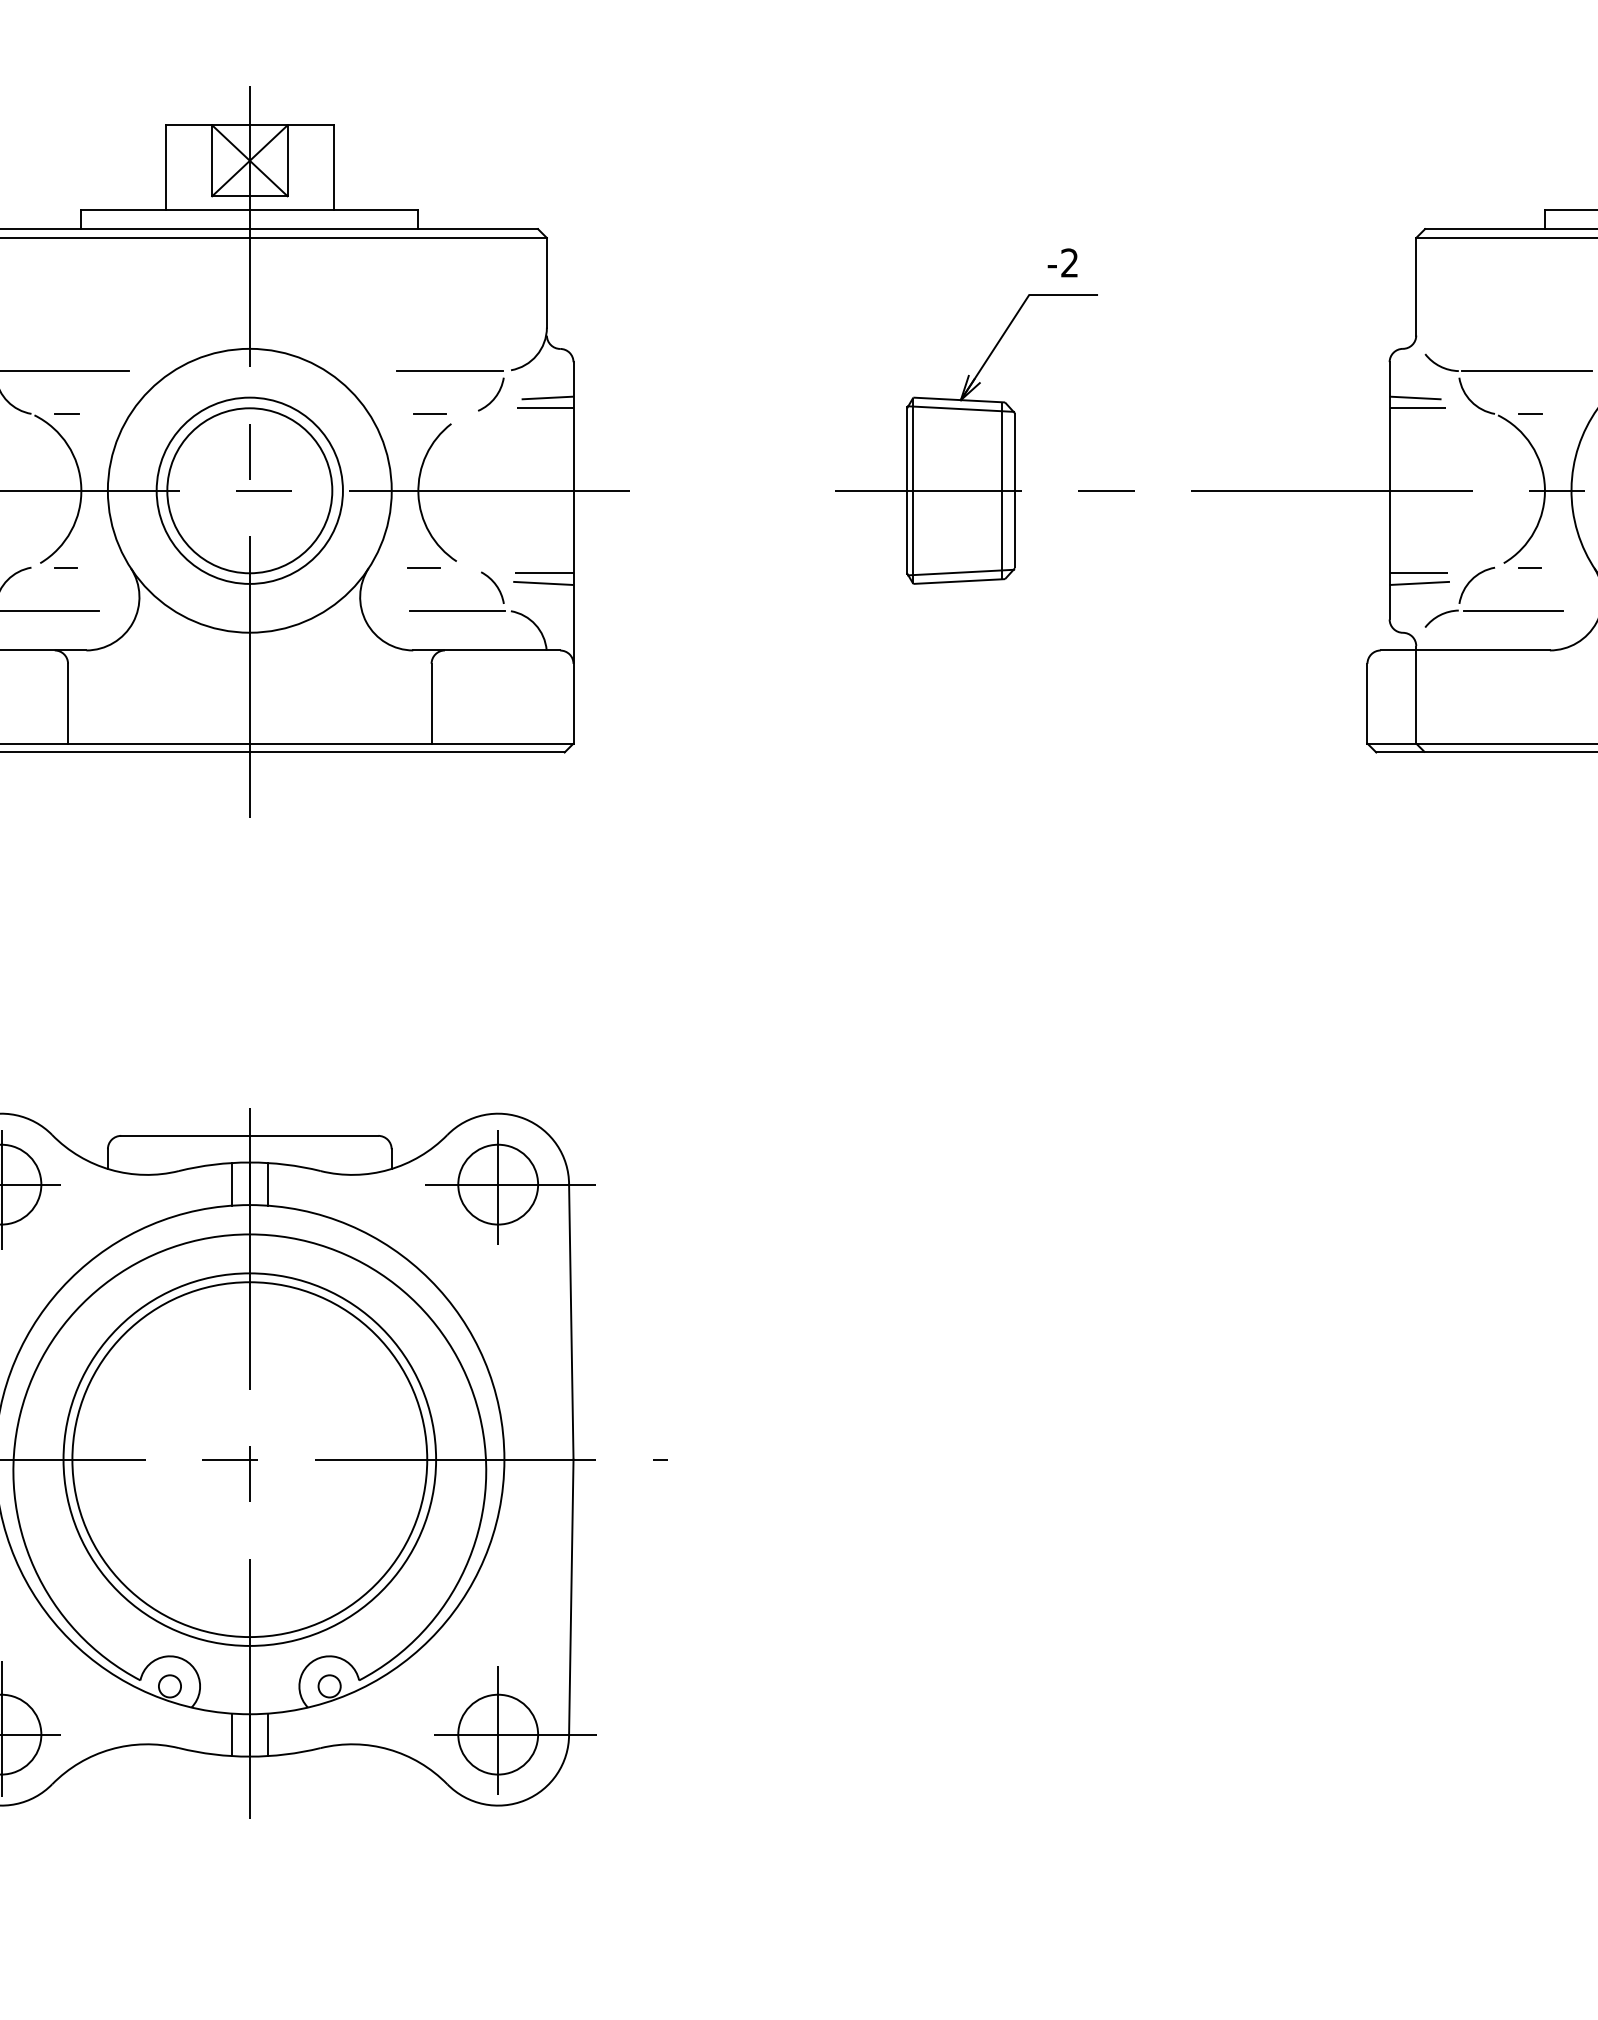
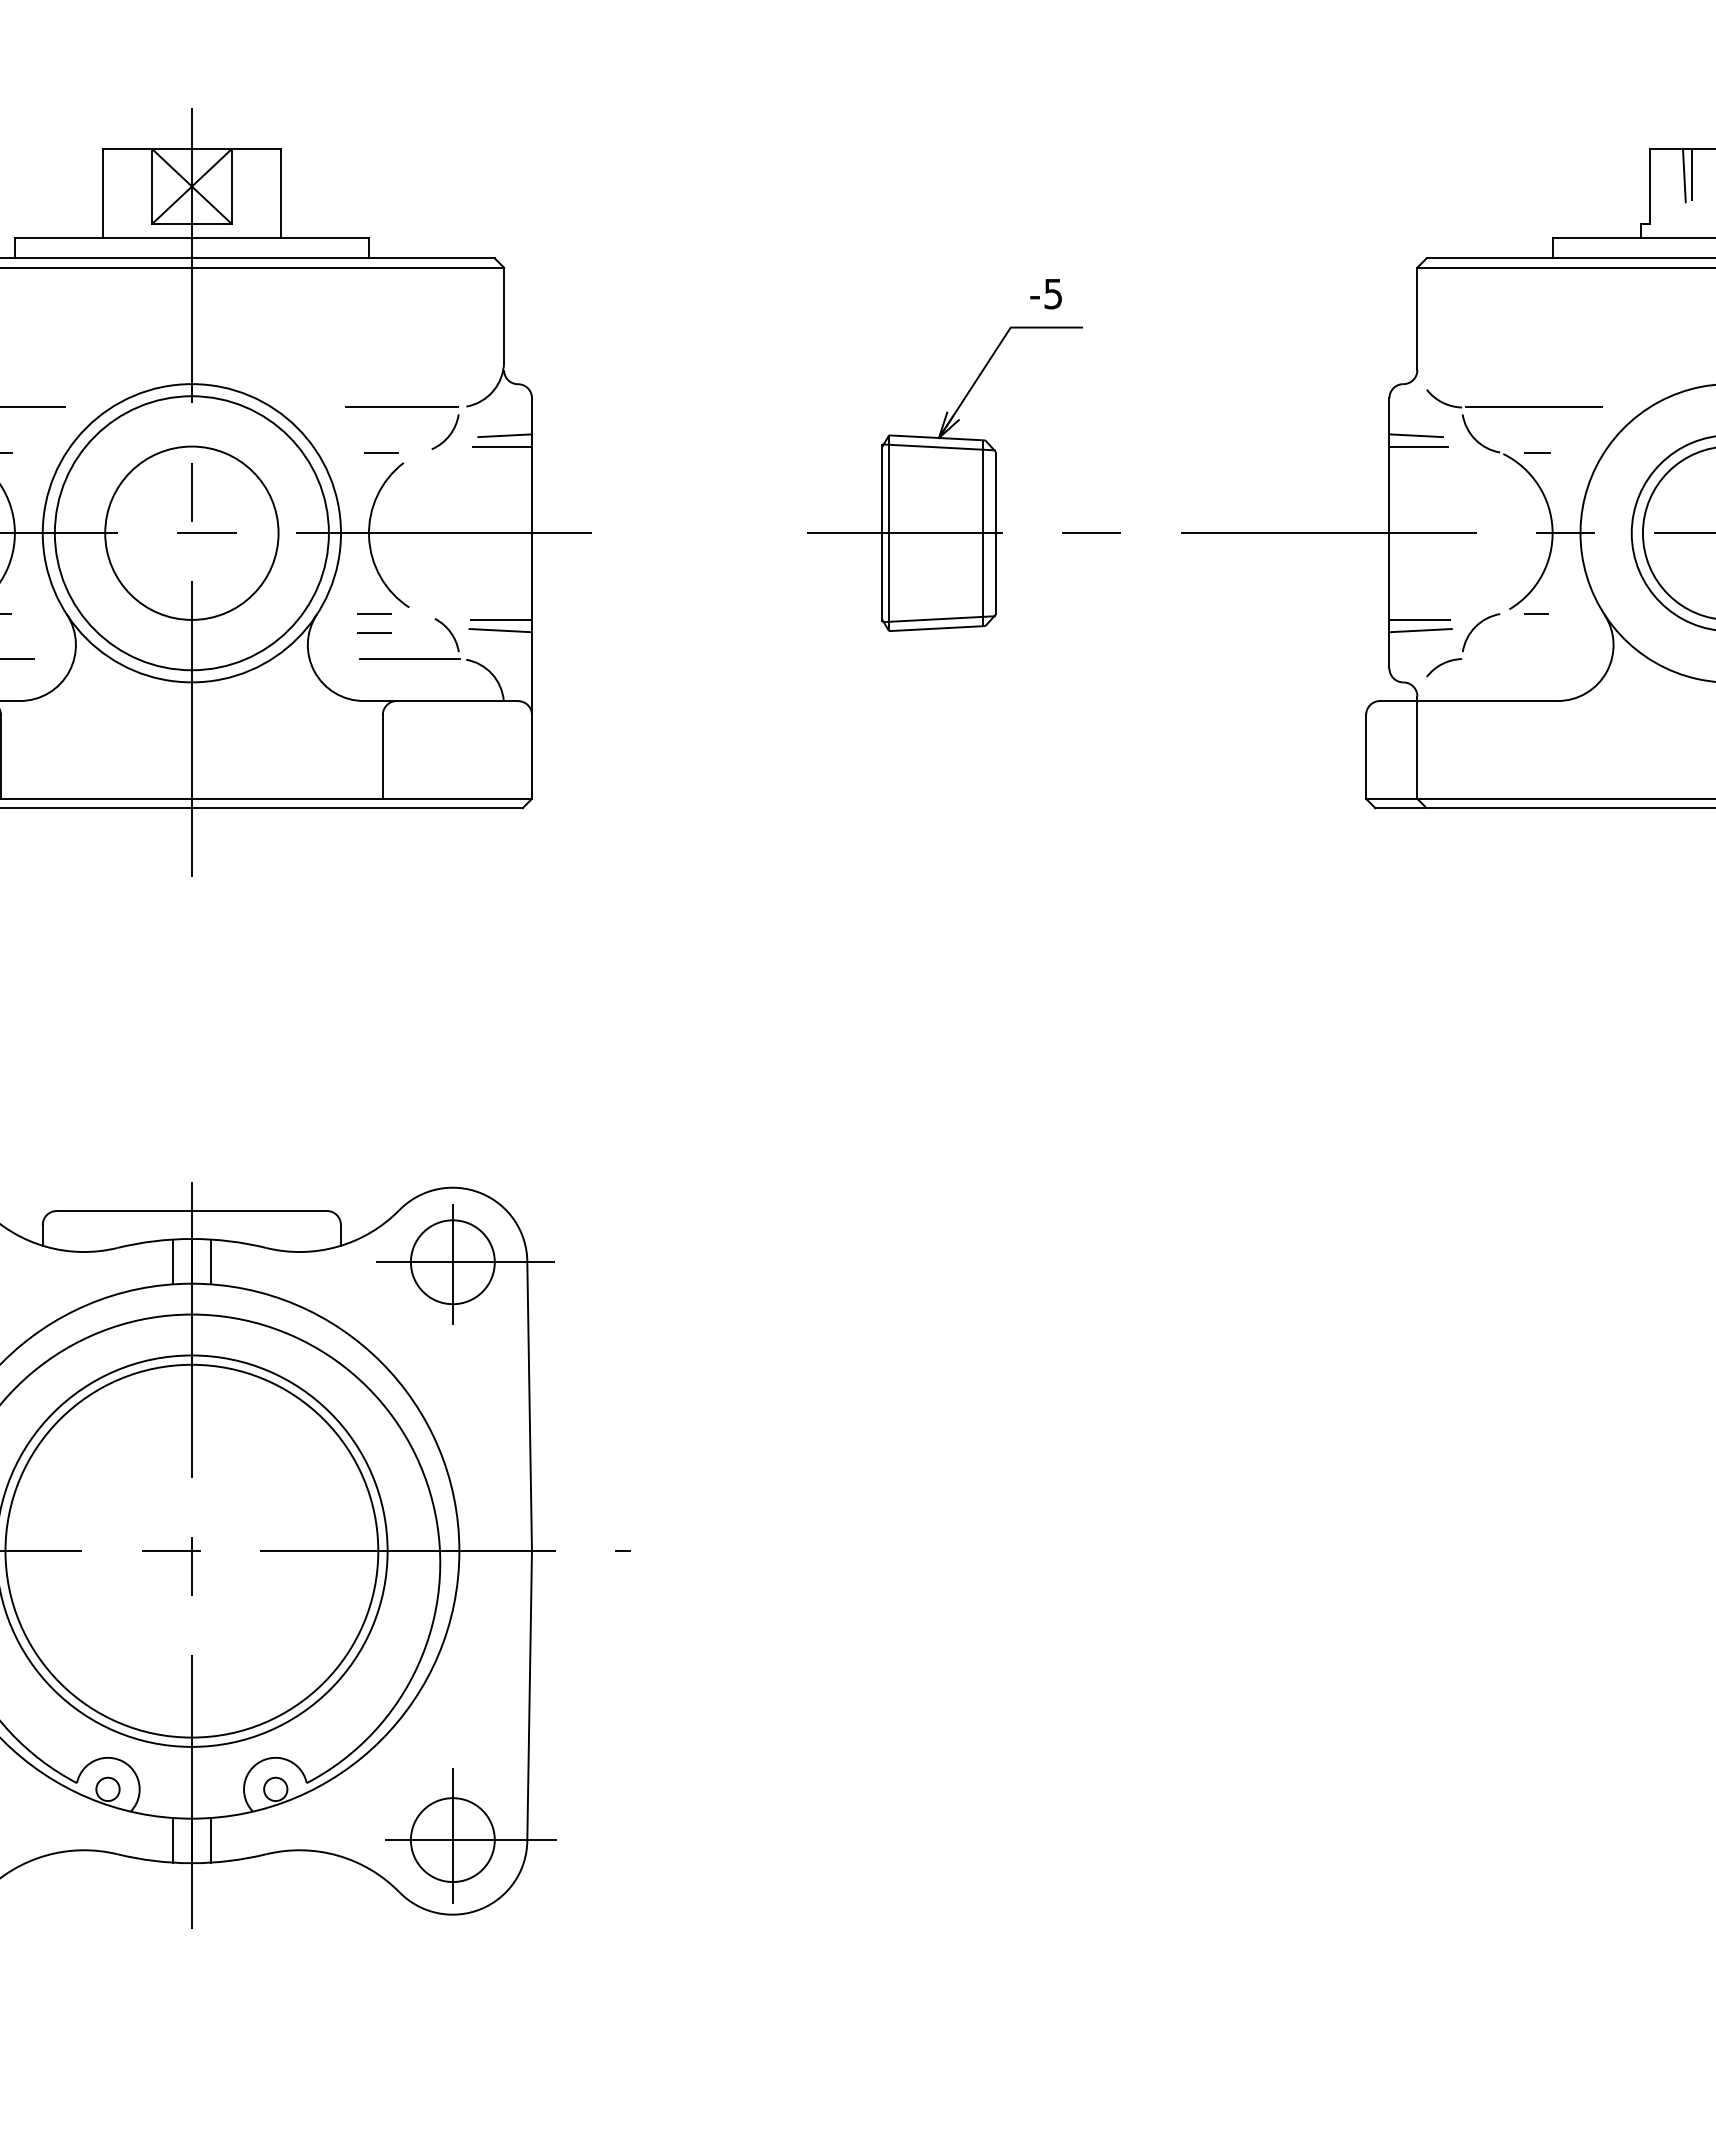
text: (1068, 262) -> (1052, 293), -2 -> -5
circle: (249, 491) -> (191, 533), size x1.4
line: (423, 585) -> (374, 632), added
line: (1513, 610) -> (1519, 659), removed

